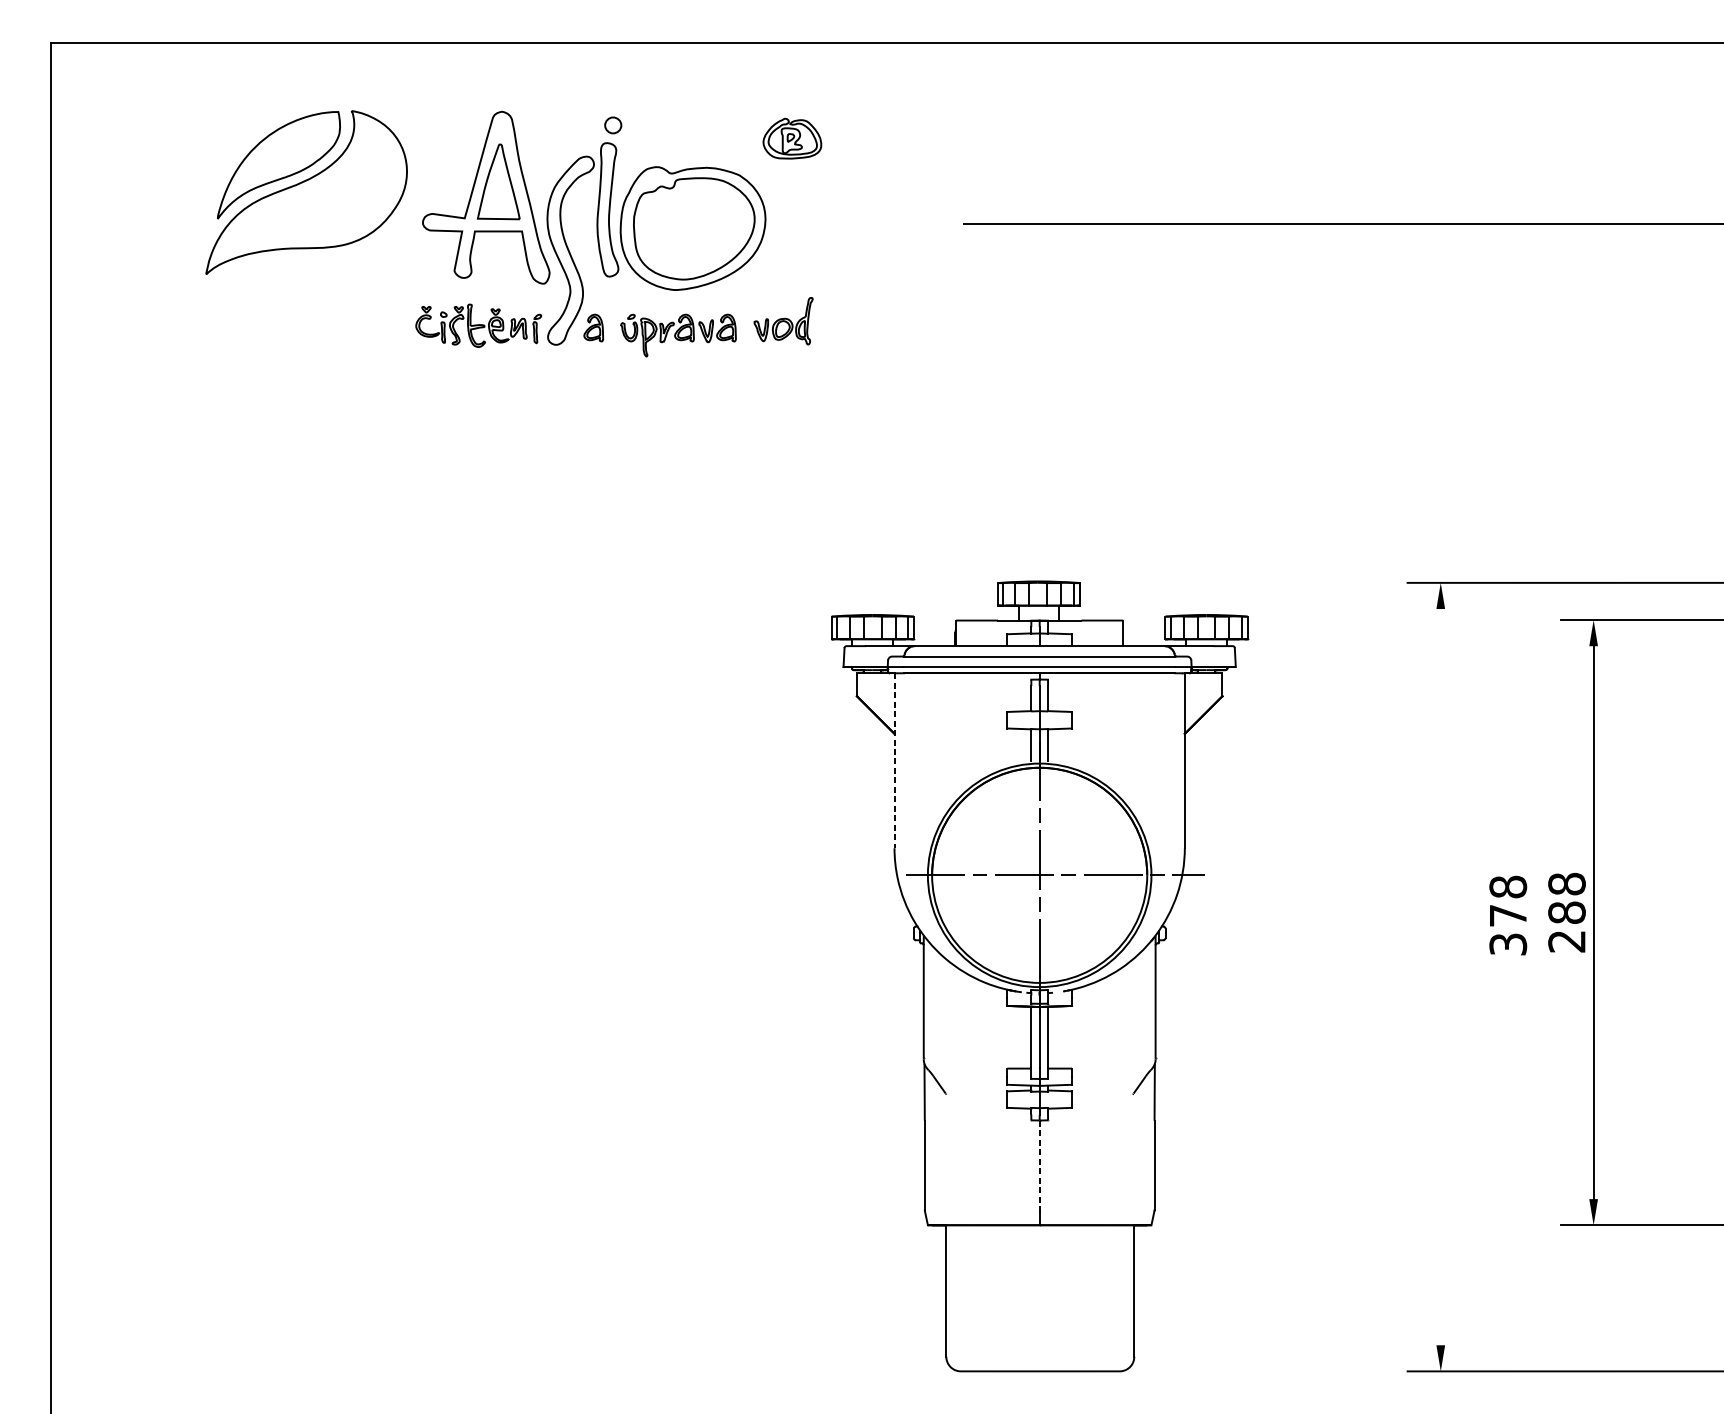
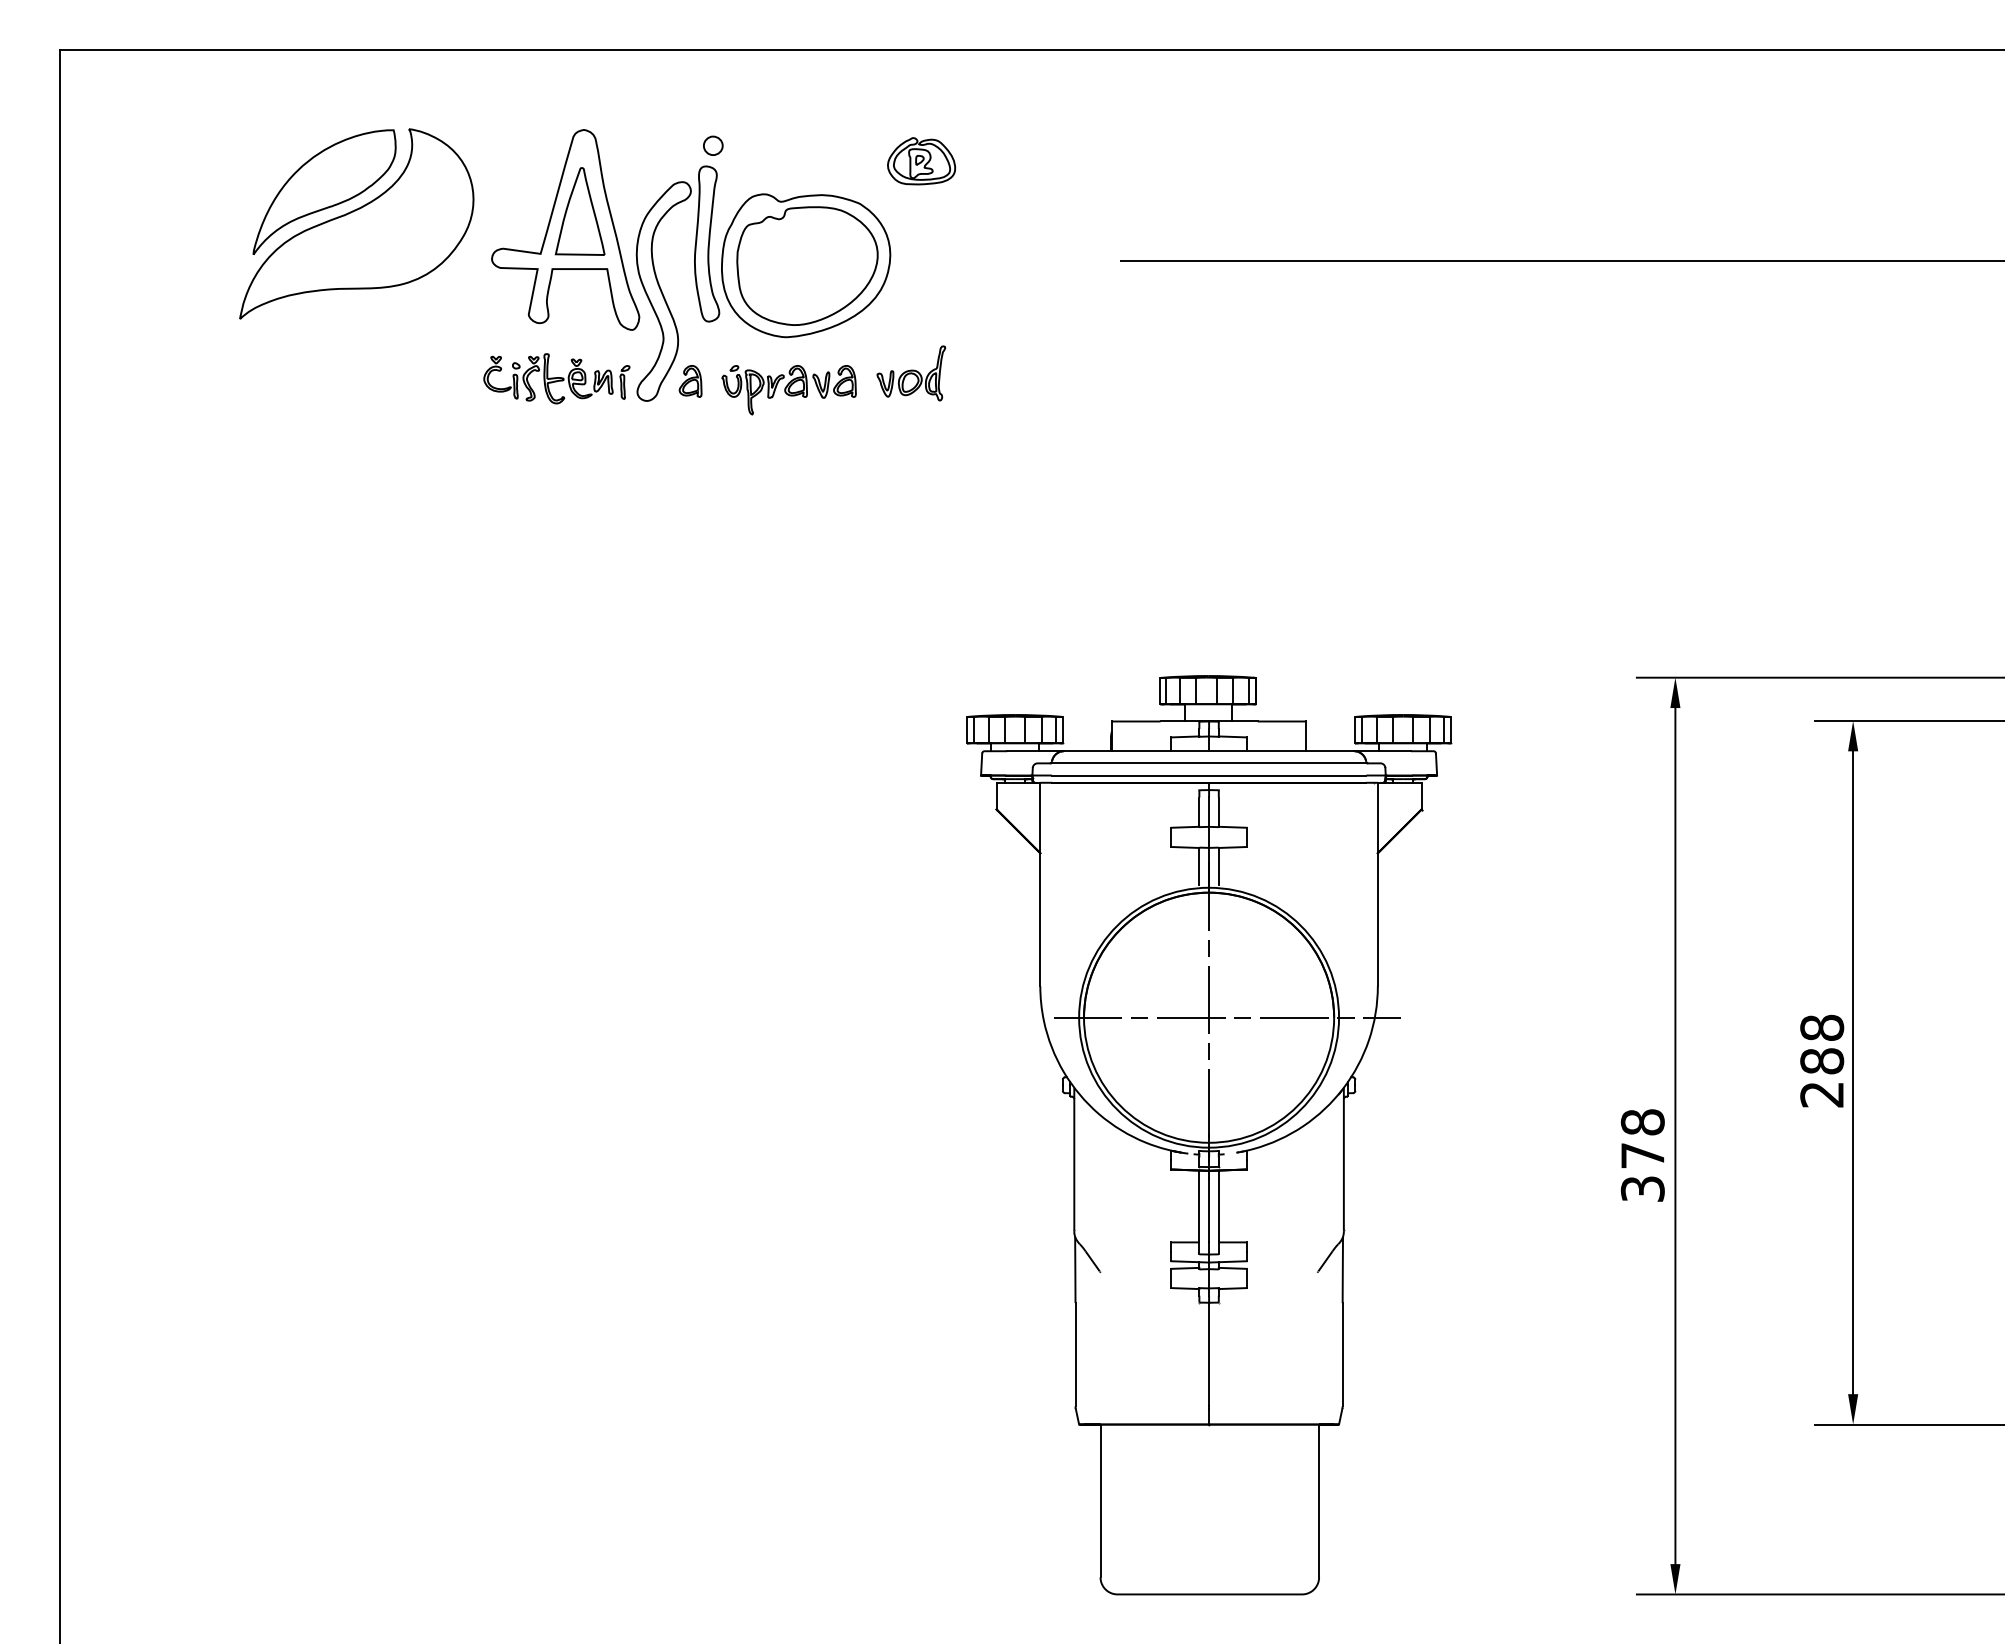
line: (894, 760) -> (1040, 884), dashed -> solid
text: (1507, 915) -> (1642, 1155), moved
line: (1440, 977) -> (1675, 1136), added
line: (1040, 1165) -> (1209, 1355), dashed -> solid

